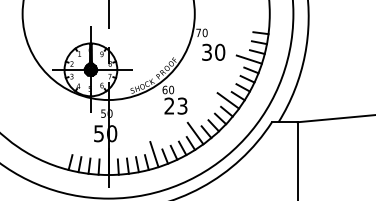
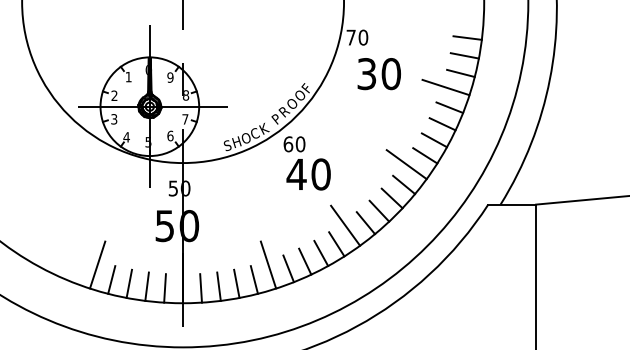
text: (175, 105) -> (307, 173), 23 -> 40
line: (62, 154) -> (96, 264), added

